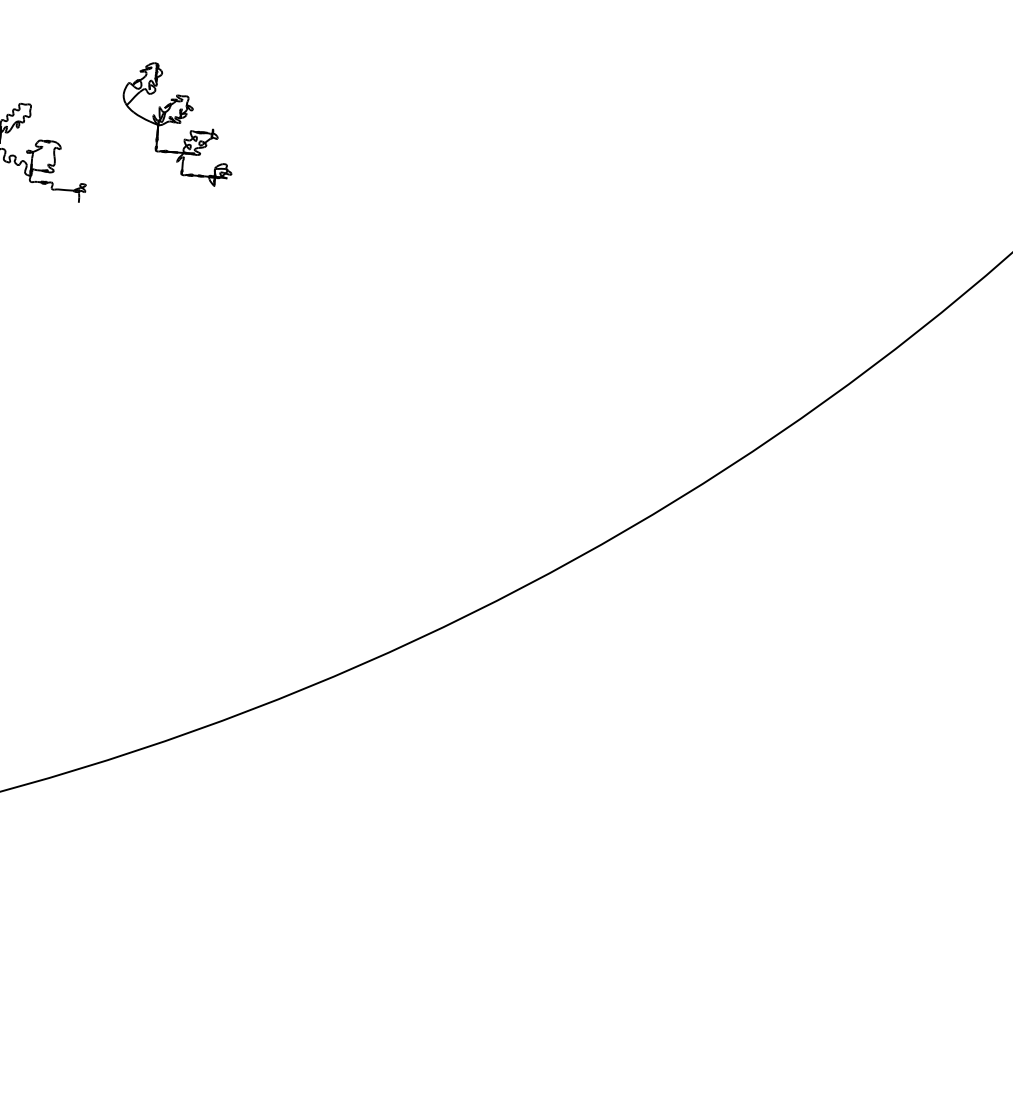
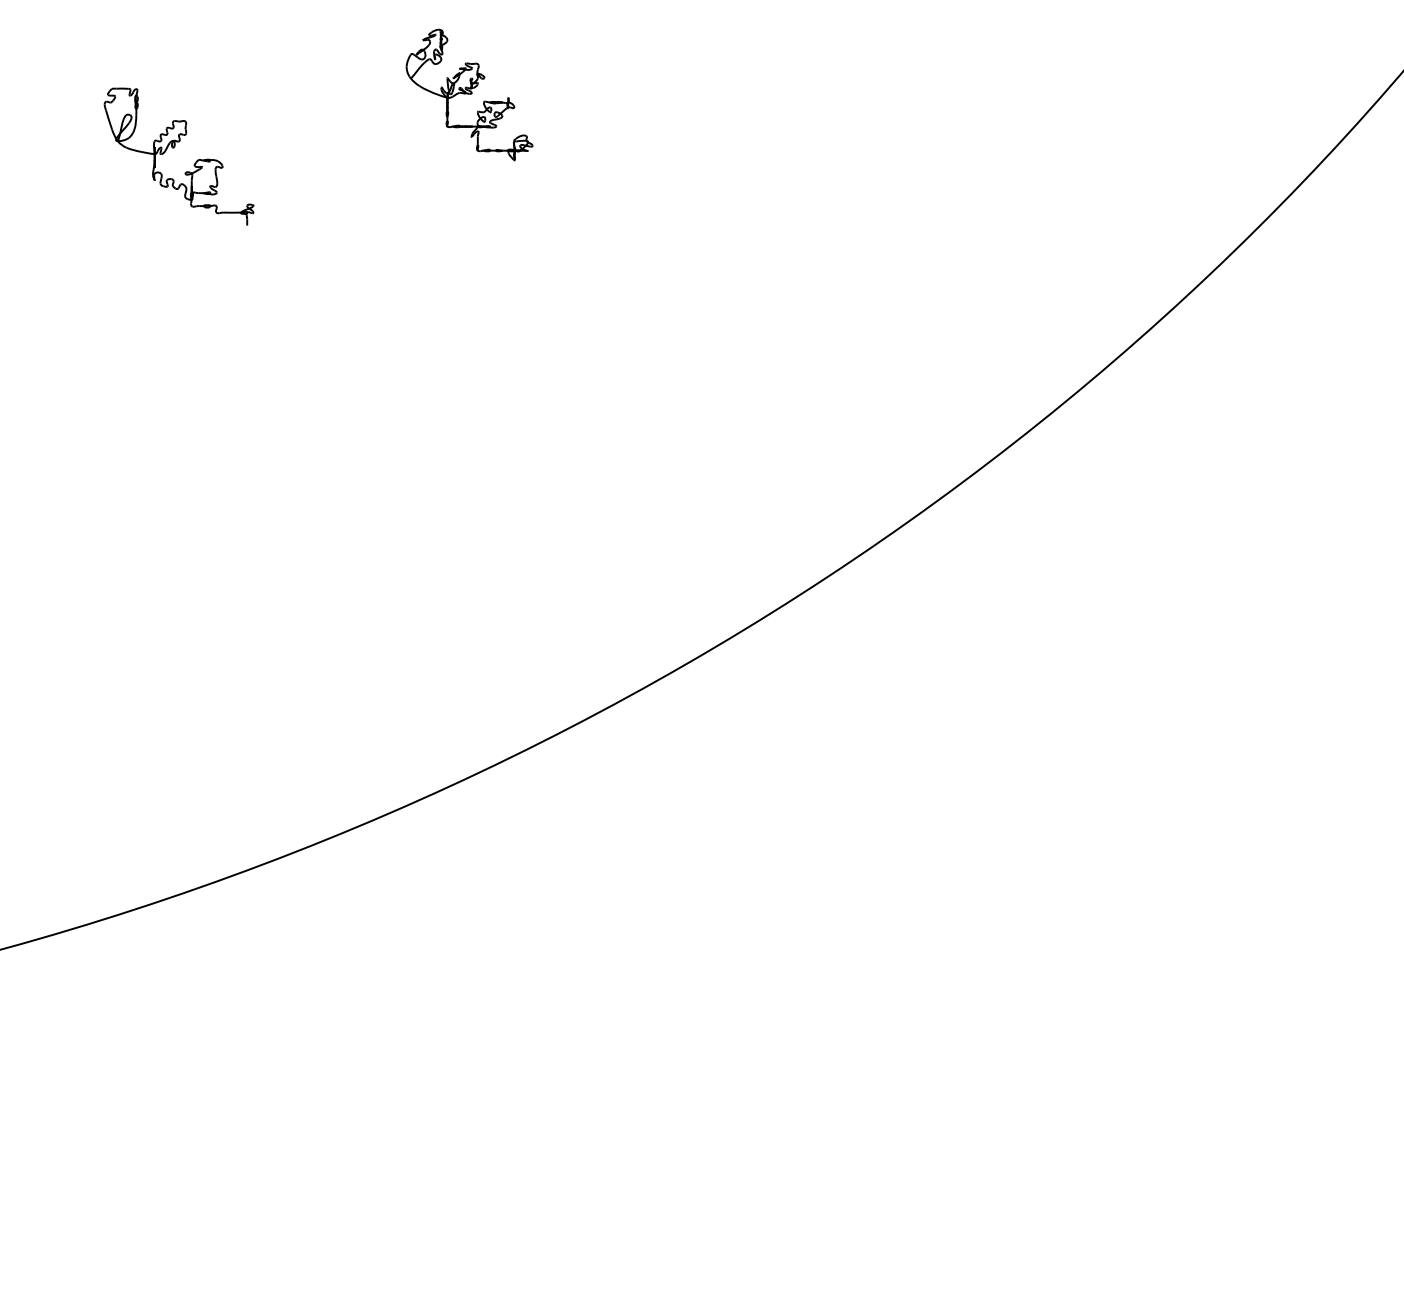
part: (178, 123) -> (469, 94), moved

